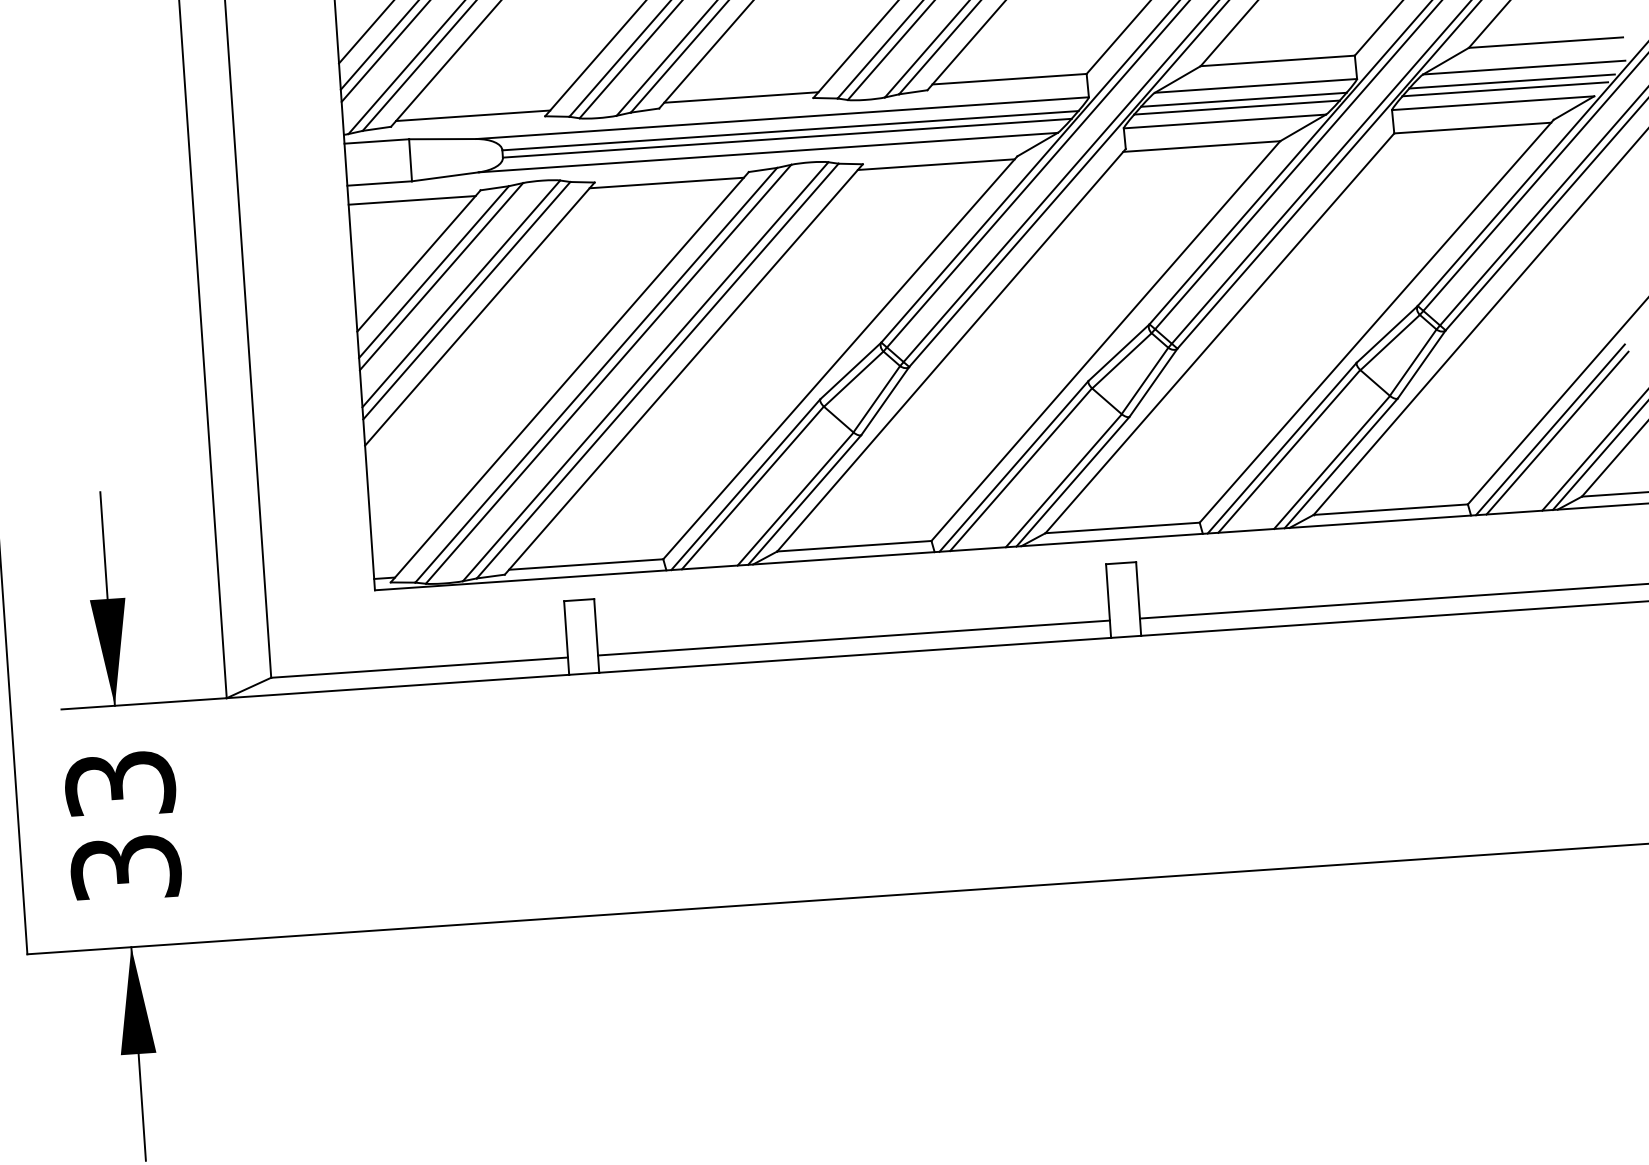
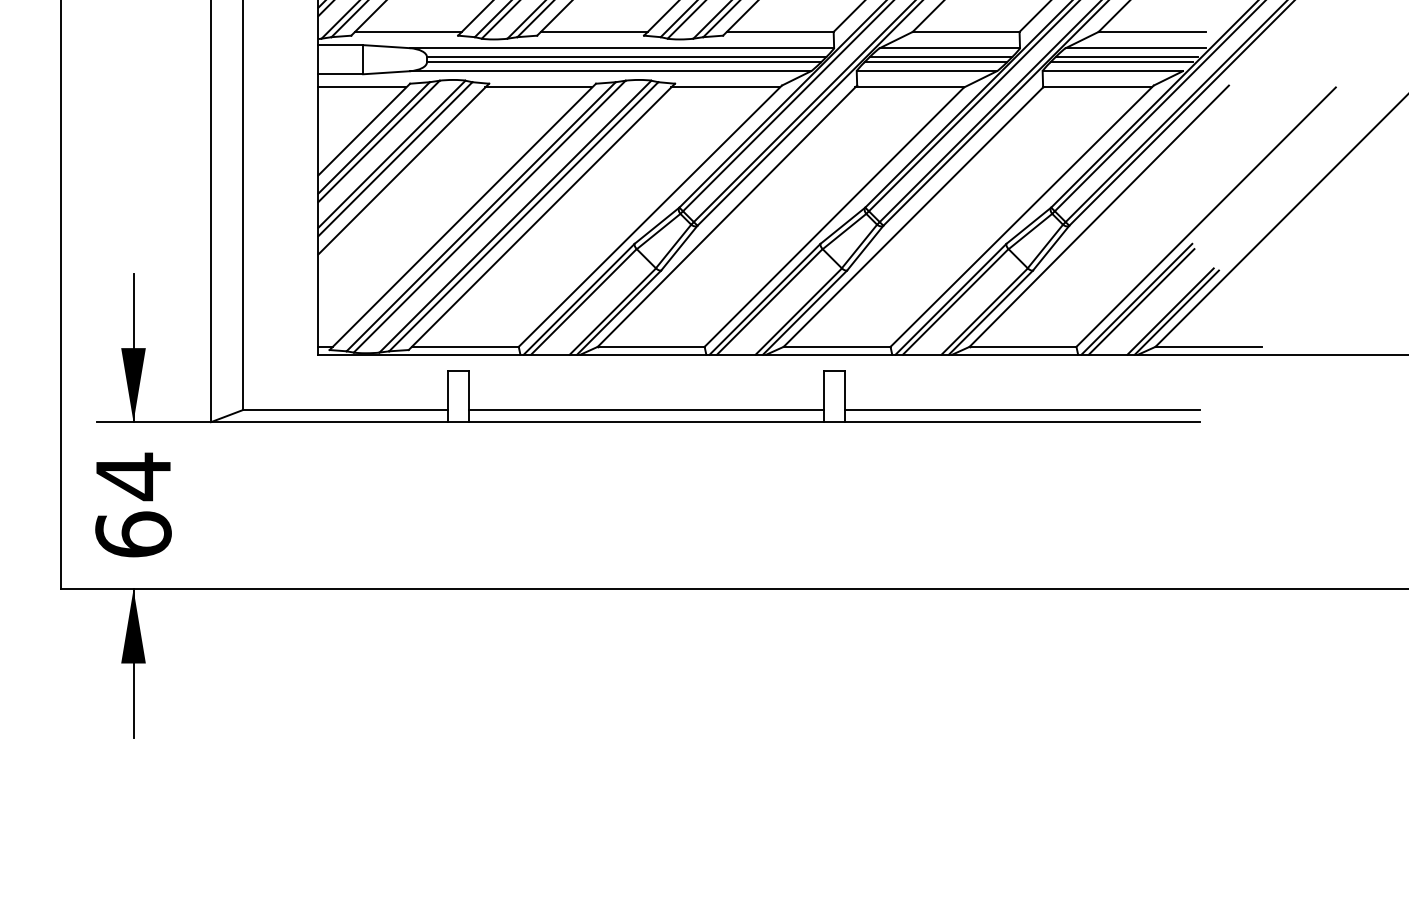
text: (122, 824) -> (133, 504), 33 -> 64

